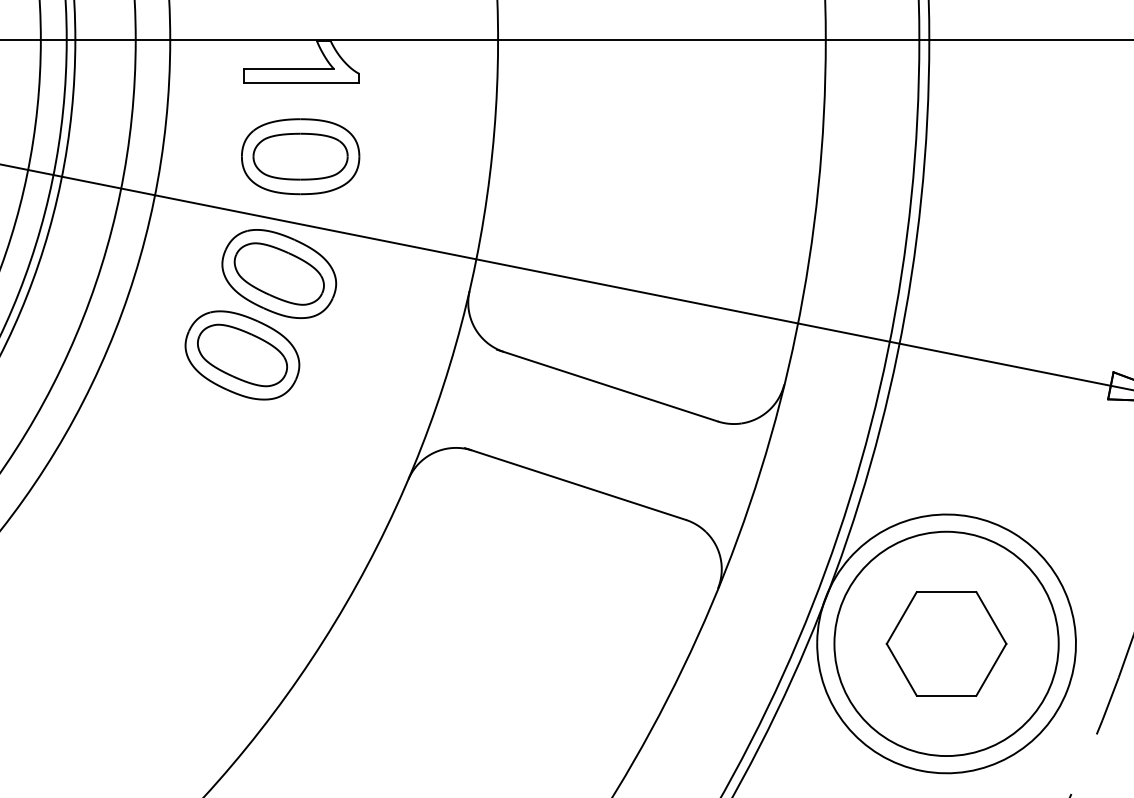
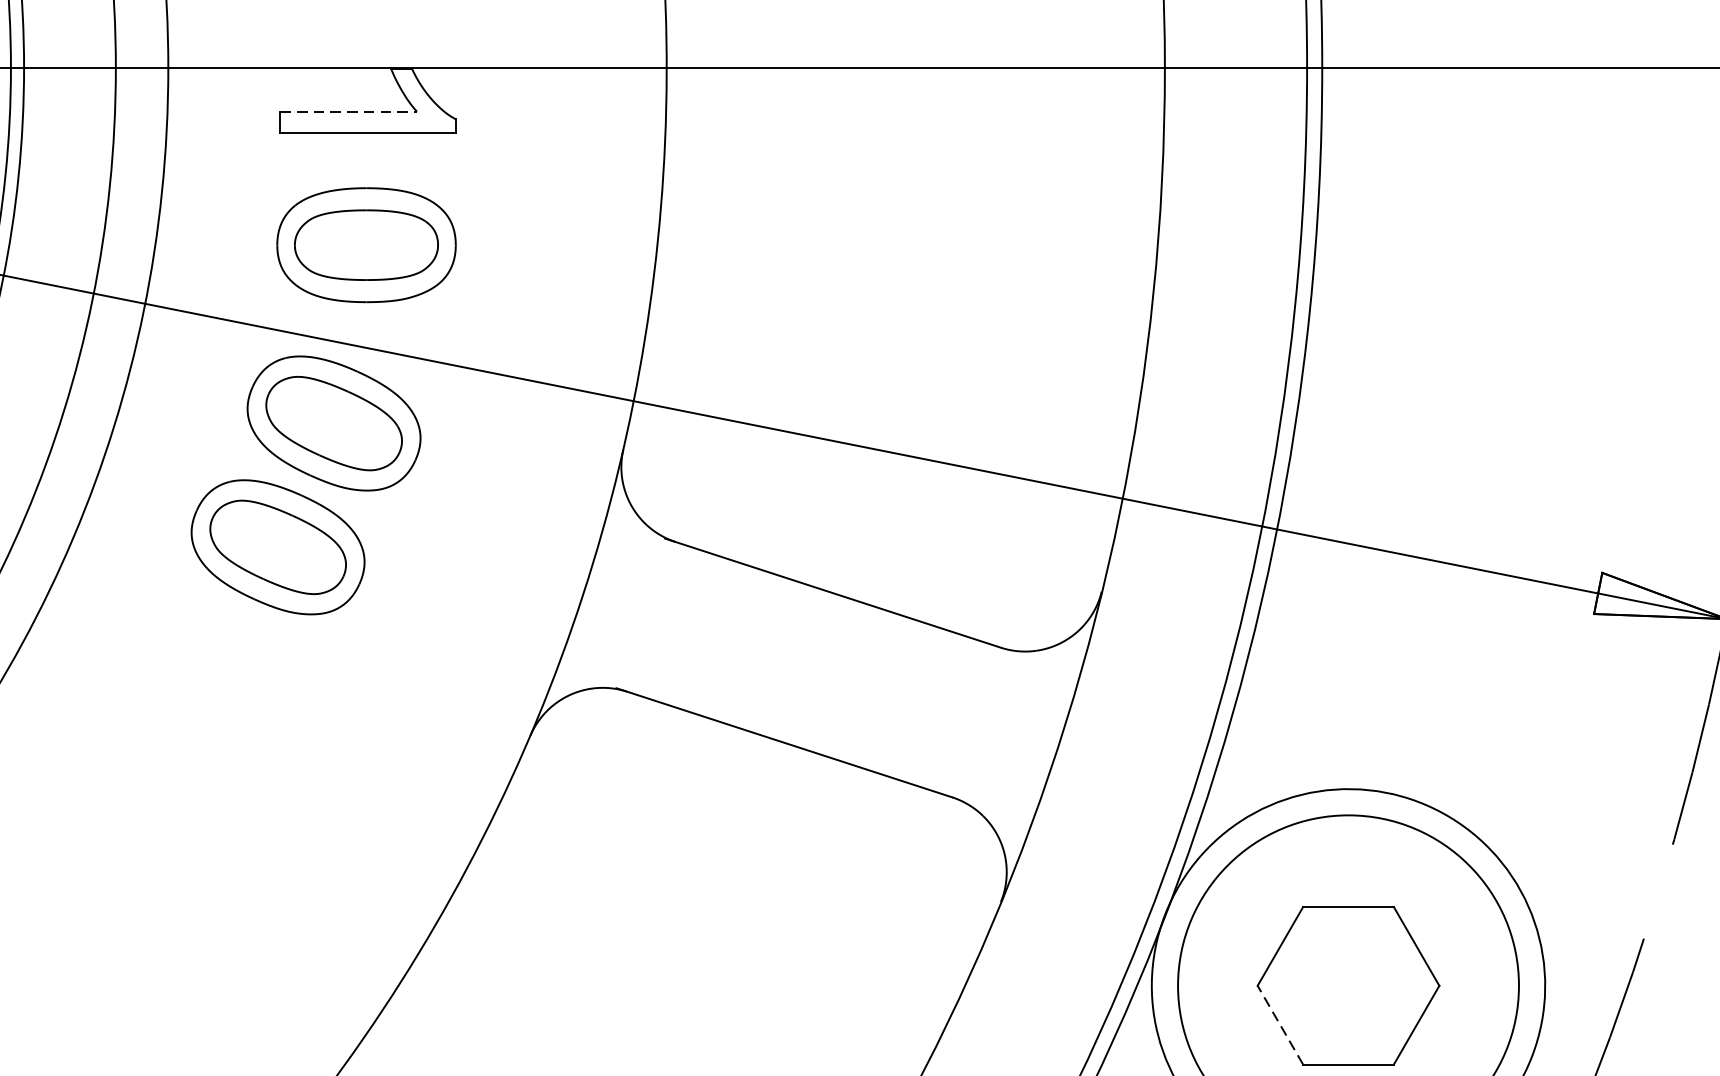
line: (288, 68) -> (348, 111), solid -> dashed
line: (901, 669) -> (1279, 1024), solid -> dashed

